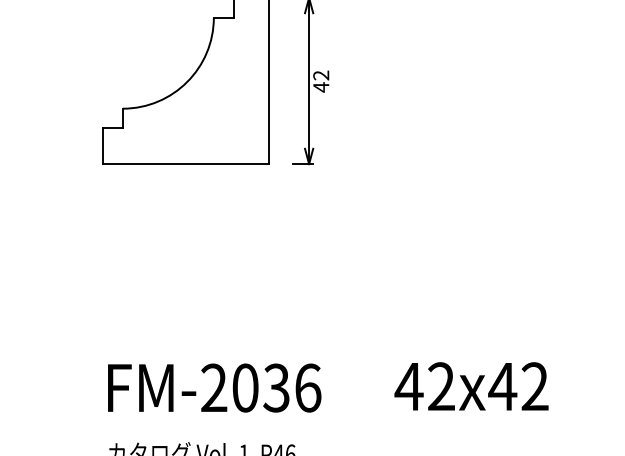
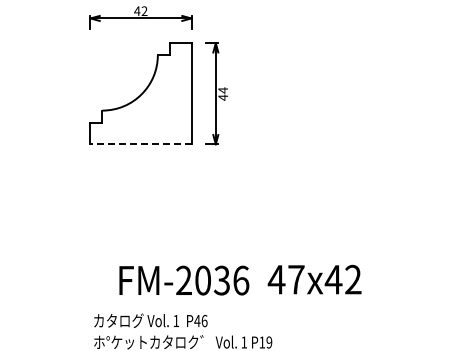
text: (320, 75) -> (222, 90), 42 -> 44
line: (186, 164) -> (141, 144), solid -> dashed
text: (441, 386) -> (296, 279), 42x42 -> 47x42
text: (214, 387) -> (184, 280), moved

